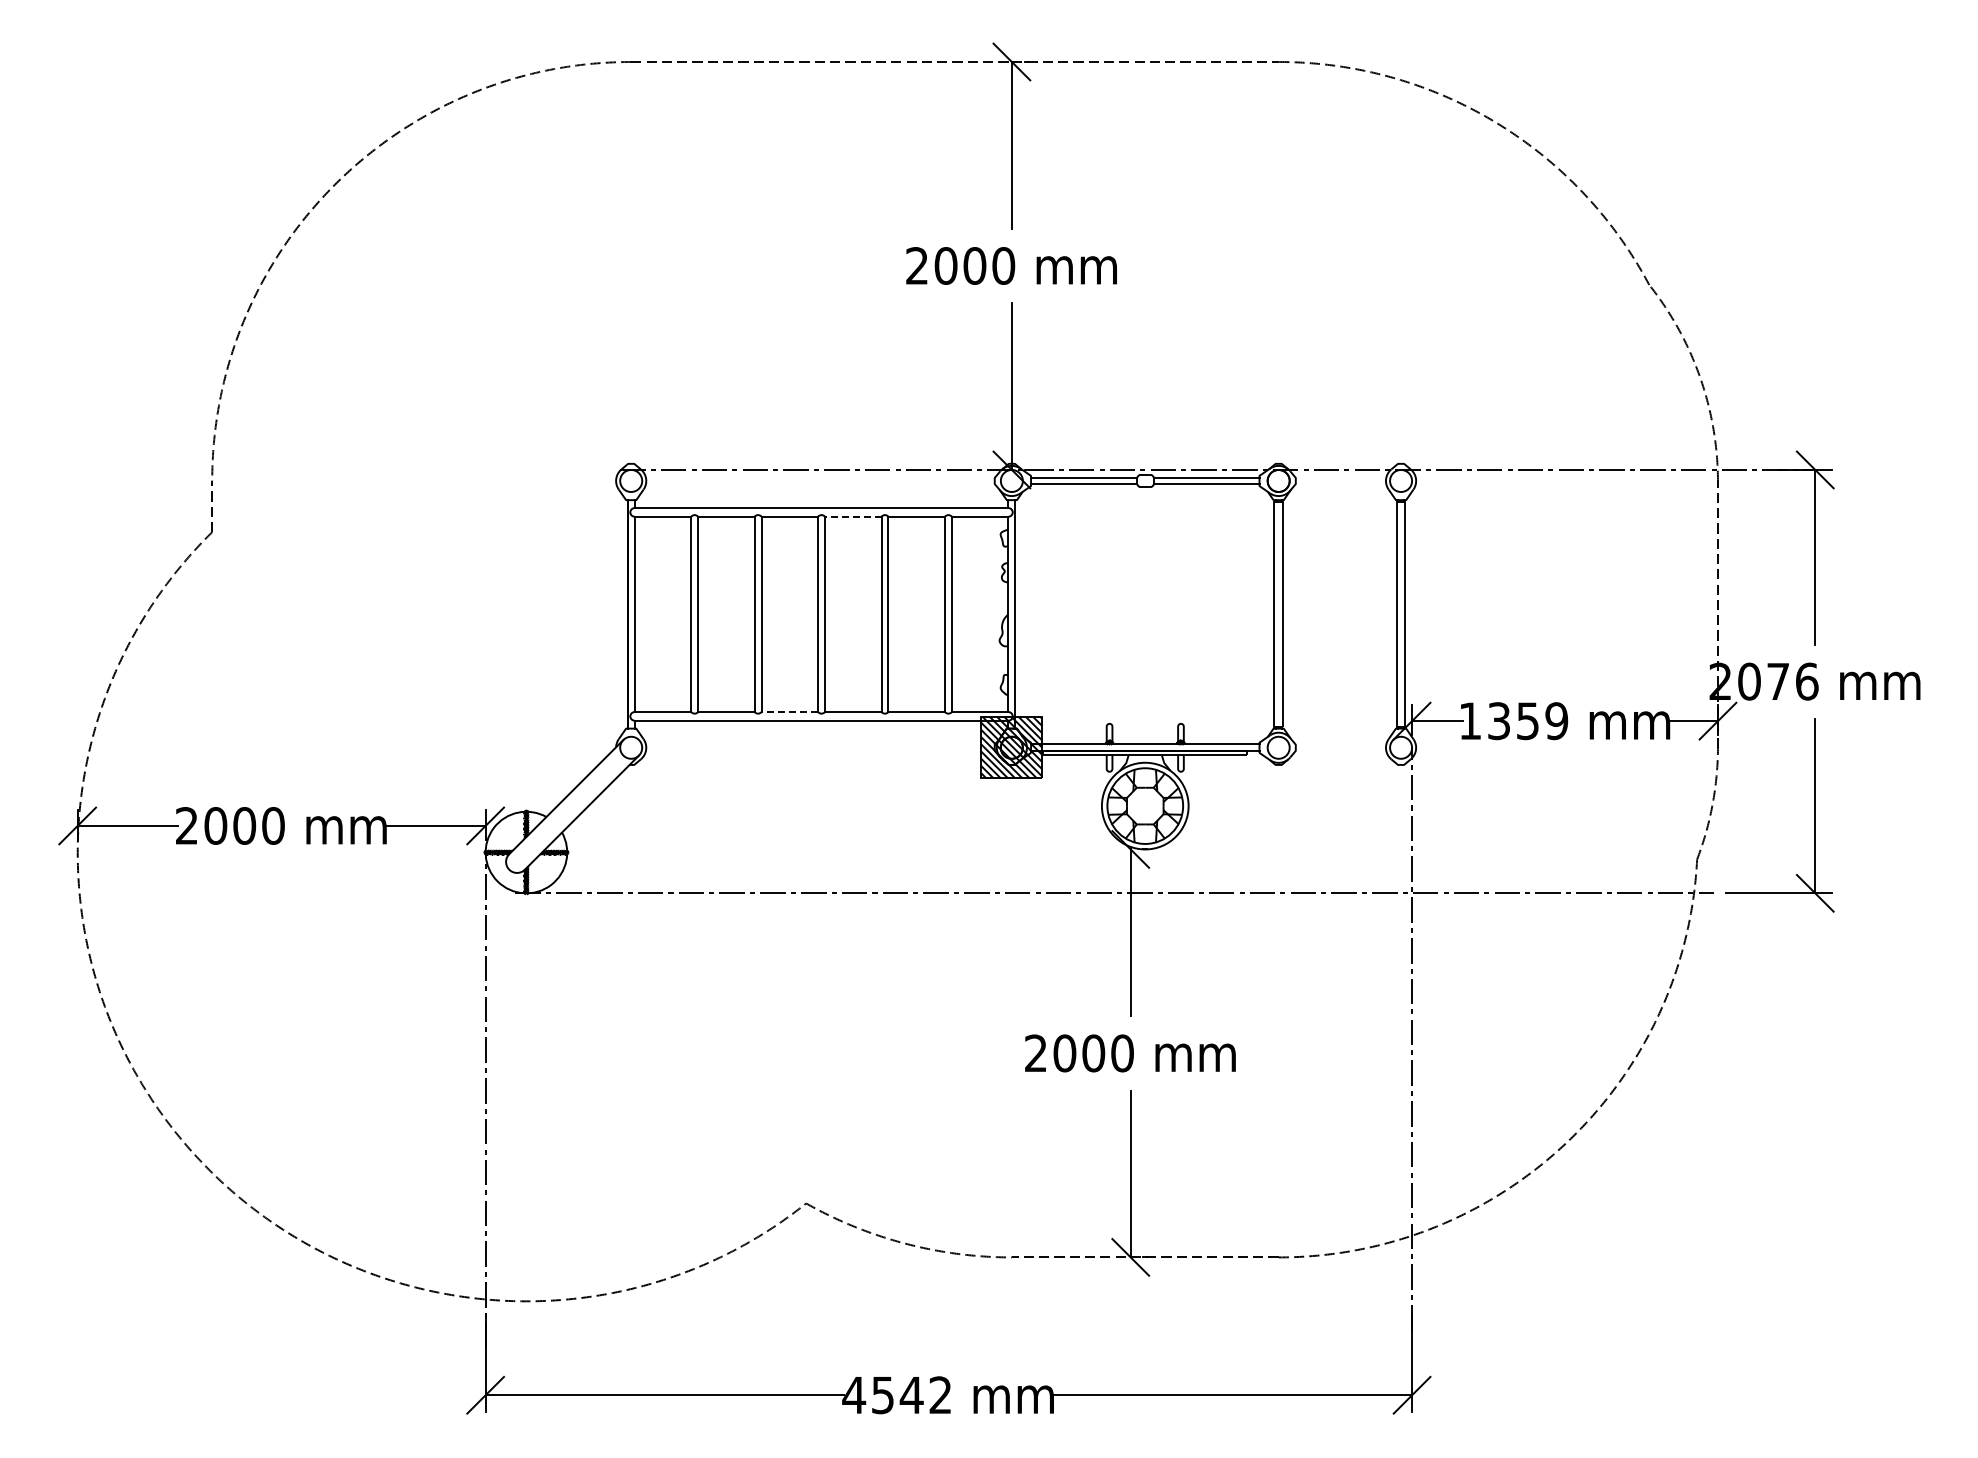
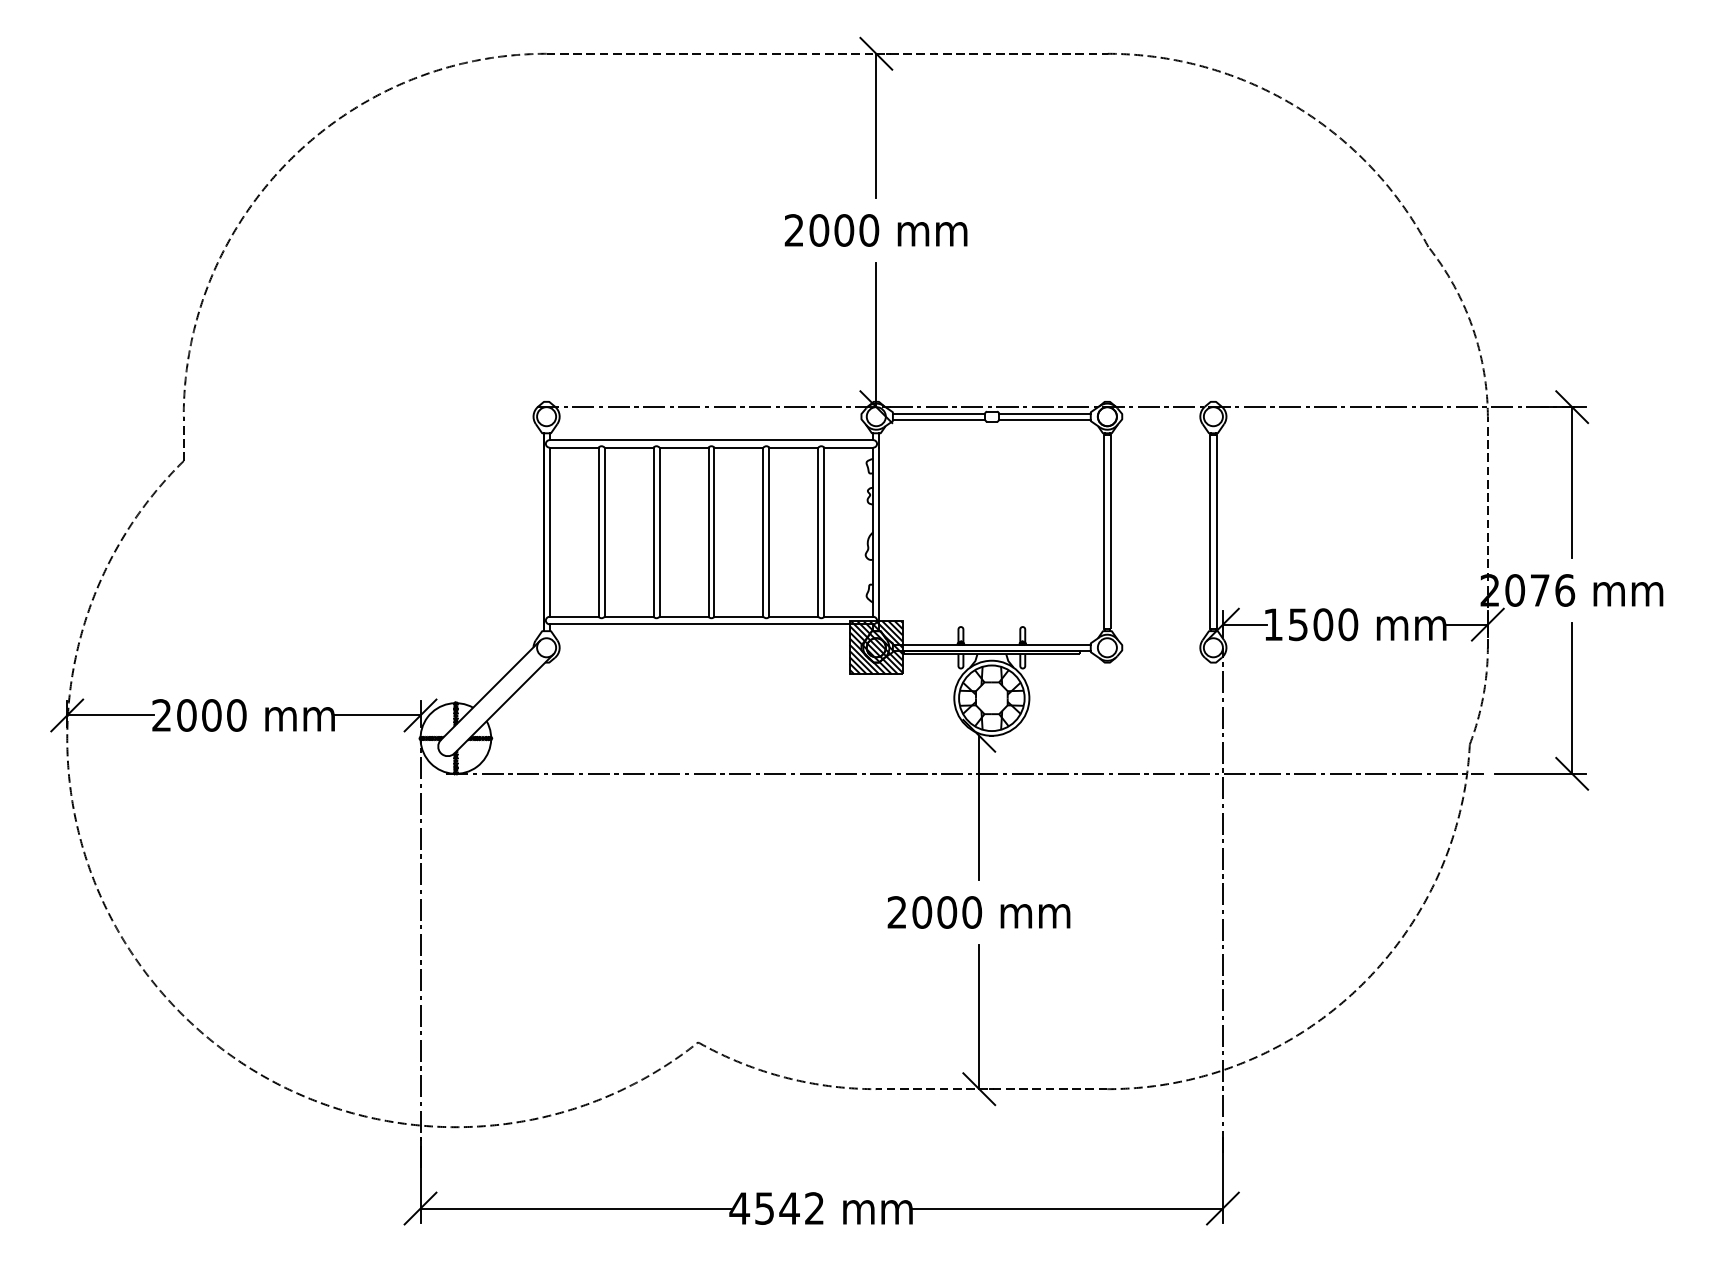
line: (852, 516) -> (738, 447), dashed -> solid
line: (789, 712) -> (683, 617), dashed -> solid
text: (1528, 721) -> (1323, 625), 1359 -> 1500

